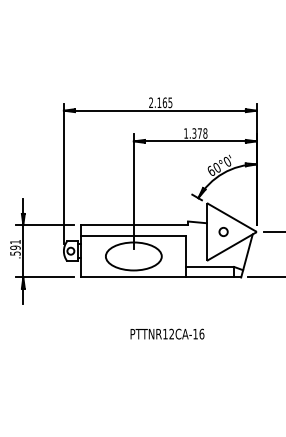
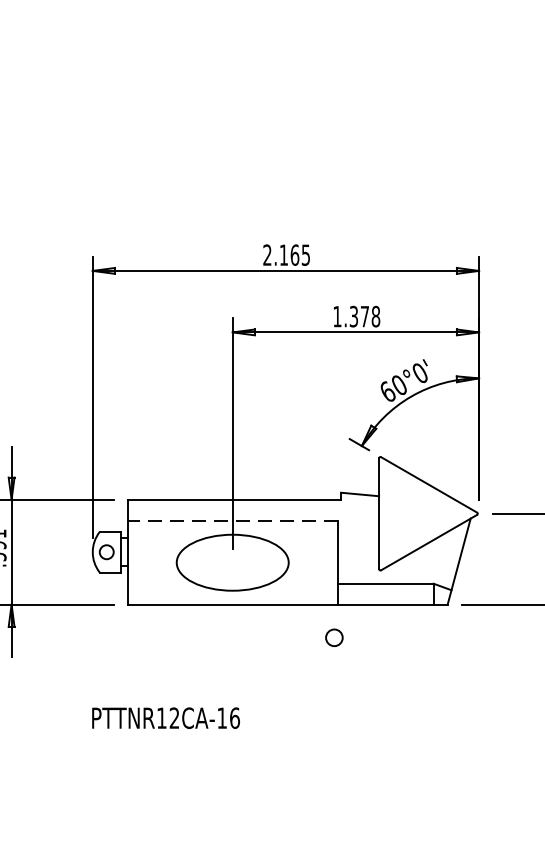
circle: (223, 231) -> (334, 636), moved
line: (133, 235) -> (232, 520), solid -> dashed
text: (167, 333) -> (166, 716), moved

